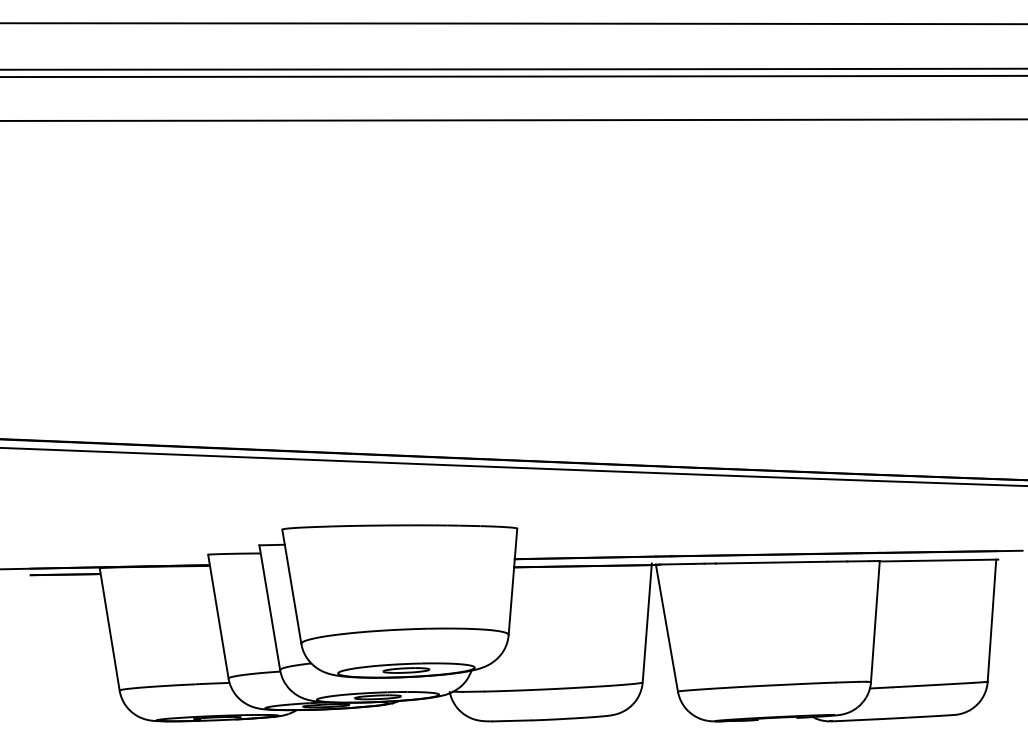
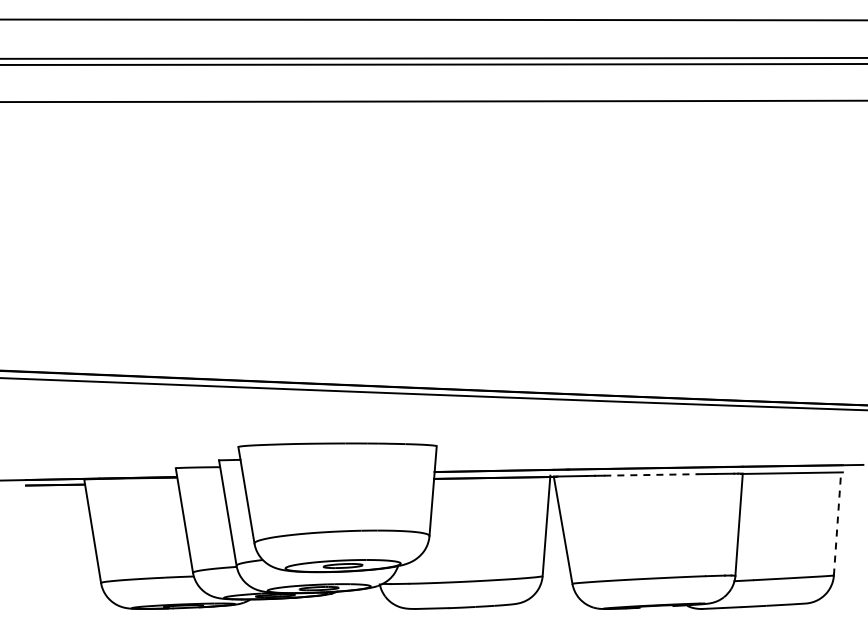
line: (771, 562) -> (651, 474), solid -> dashed
line: (991, 620) -> (837, 523), solid -> dashed

